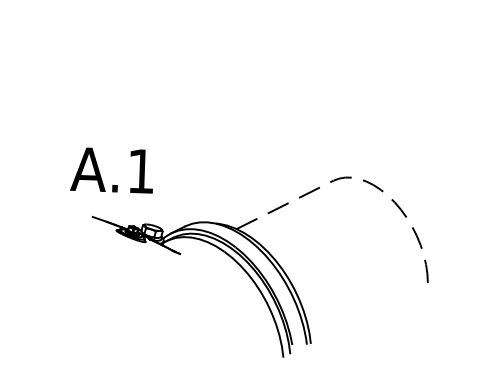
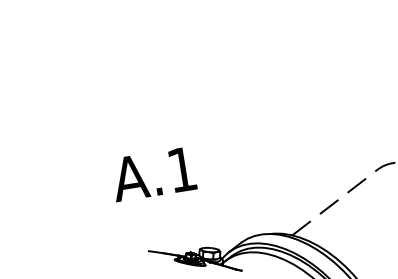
text: (111, 170) -> (152, 174), moved

